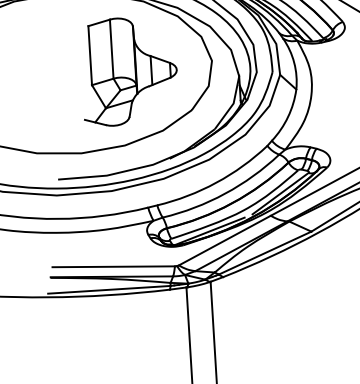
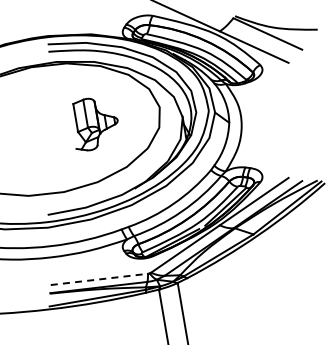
part: (129, 73) -> (95, 124), size x0.6
line: (113, 266) -> (99, 279), solid -> dashed

